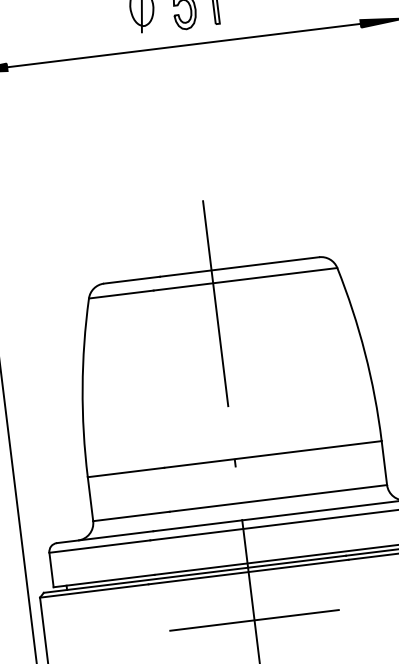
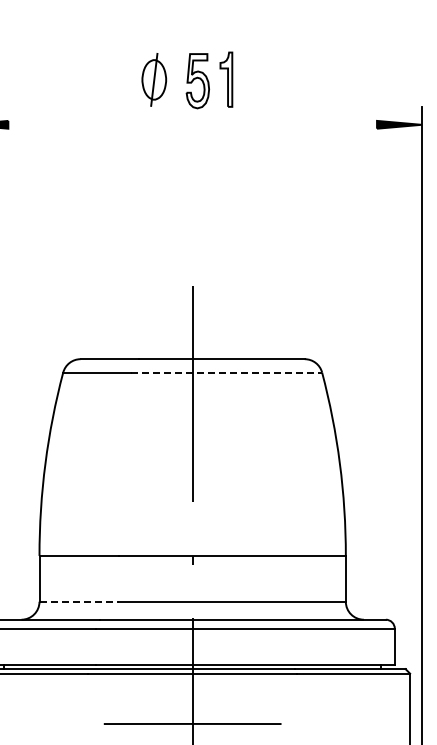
line: (183, 45) -> (192, 124), removed
line: (245, 279) -> (226, 372), solid -> dashed
line: (131, 516) -> (79, 601), solid -> dashed

